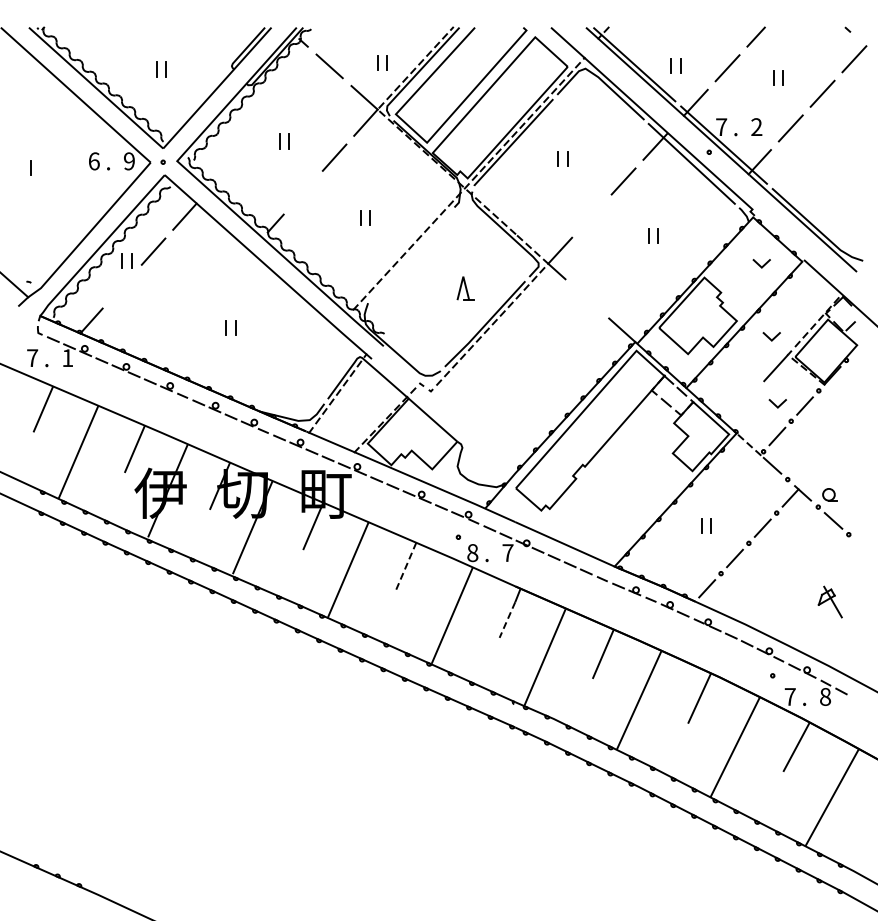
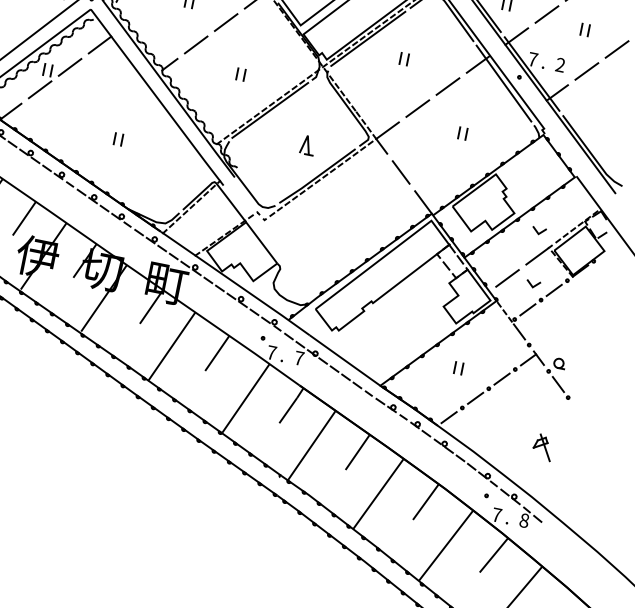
line: (303, 192) -> (196, 44), added
line: (591, 216) -> (417, 108), added
line: (410, 254) -> (270, 110), added
line: (759, 264) -> (540, 172), removed
line: (122, 286) -> (40, 89), added
line: (587, 298) -> (401, 172), added
line: (744, 402) -> (507, 278), added
text: (472, 553) -> (271, 353), 8 -> 7
line: (405, 567) -> (217, 353), dashed -> solid
line: (507, 620) -> (288, 410), dashed -> solid

